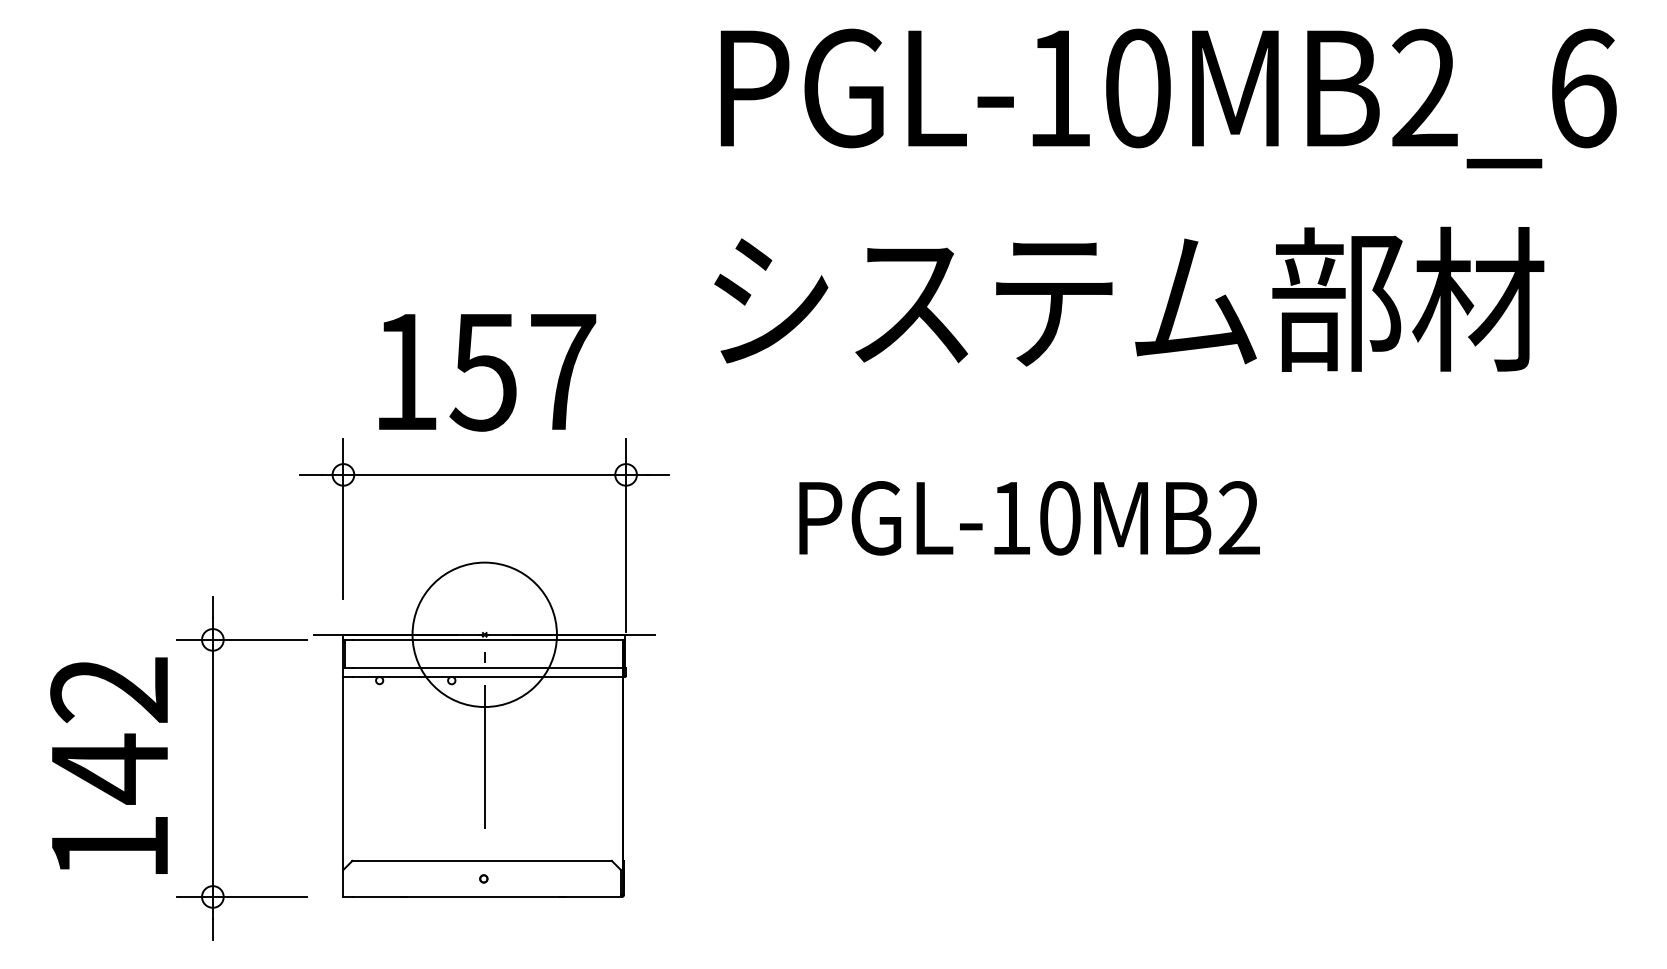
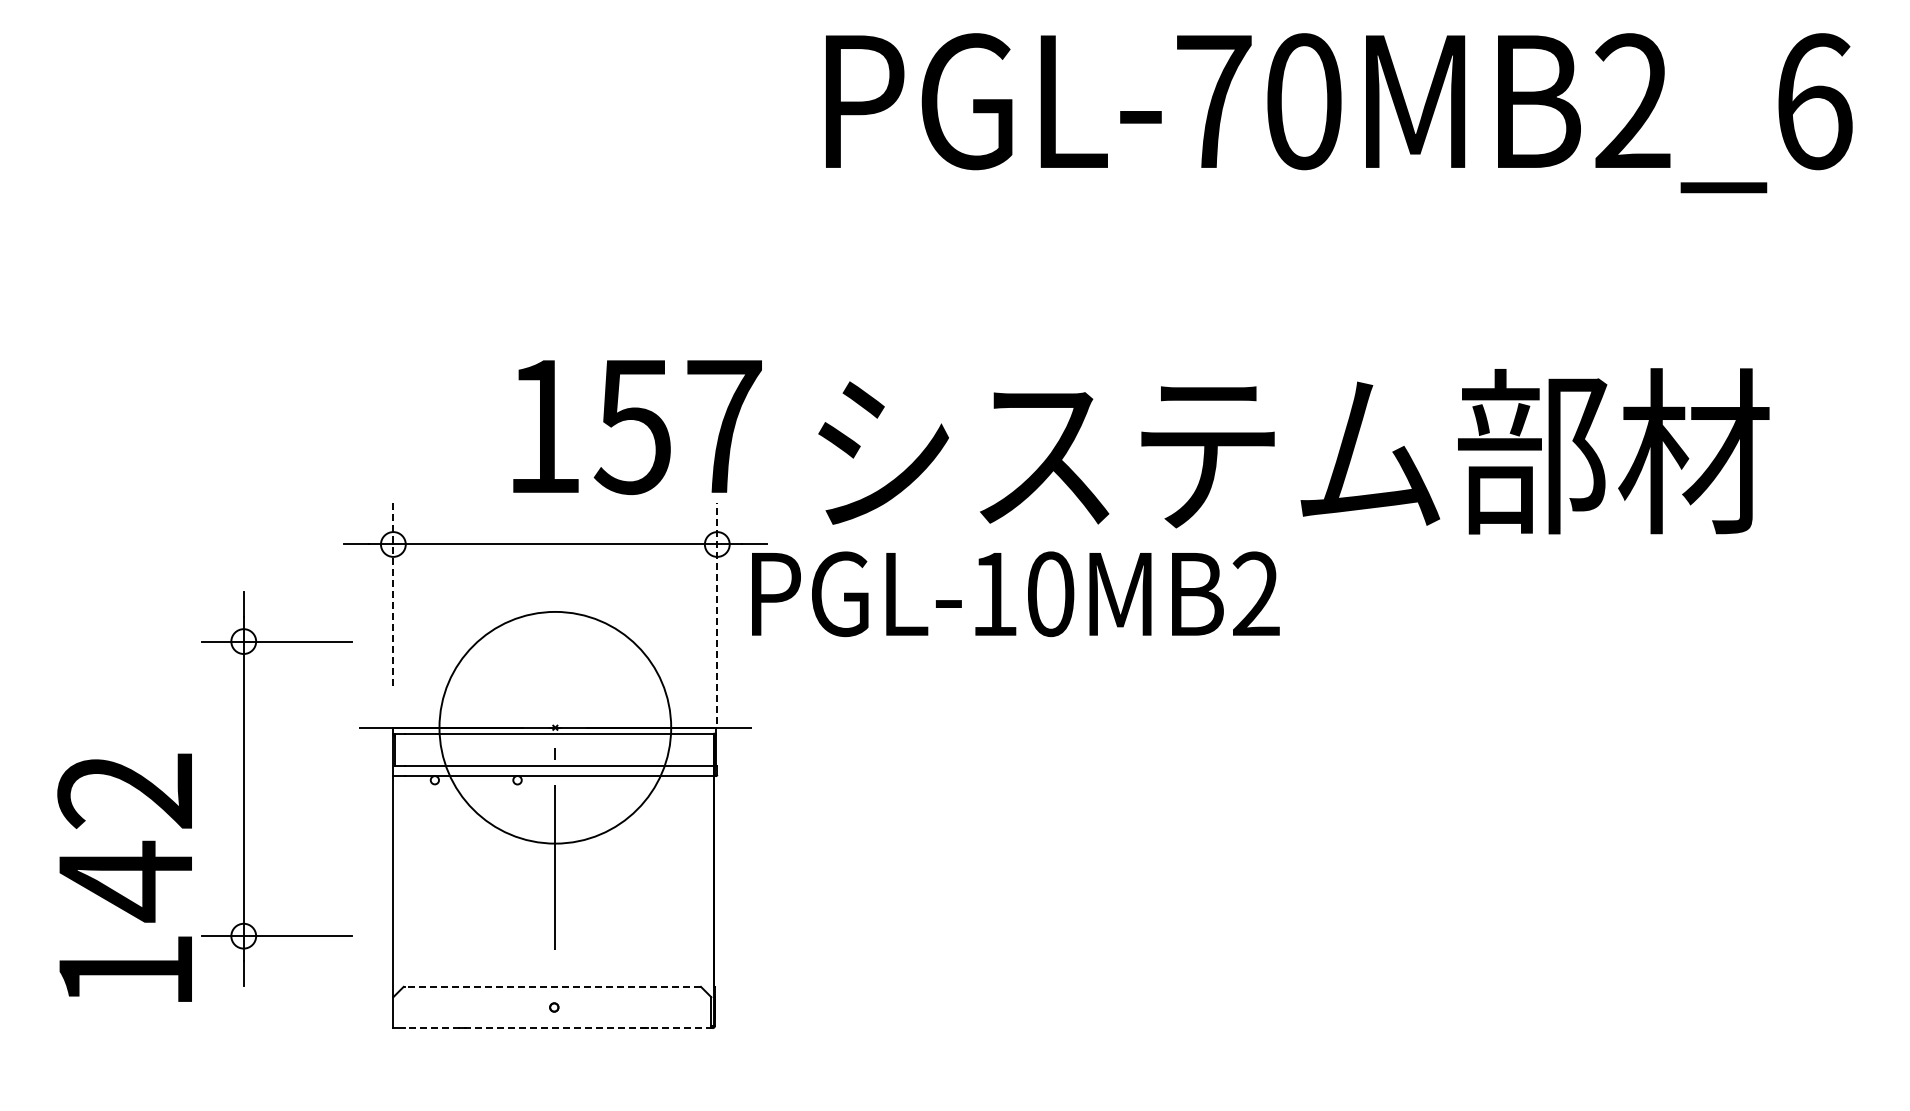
text: (1059, 88) -> (1214, 101), PGL-10MB2_6 -> PGL-70MB2_6
text: (1128, 299) -> (1293, 451), moved
text: (487, 372) -> (637, 427), moved
line: (343, 518) -> (393, 594), solid -> dashed
text: (1029, 518) -> (1015, 594), moved
line: (626, 535) -> (717, 613), solid -> dashed
circle: (484, 634) -> (555, 727), size x1.4
part: (213, 768) -> (244, 788), moved
line: (482, 860) -> (552, 986), solid -> dashed
line: (487, 897) -> (558, 1028), solid -> dashed

